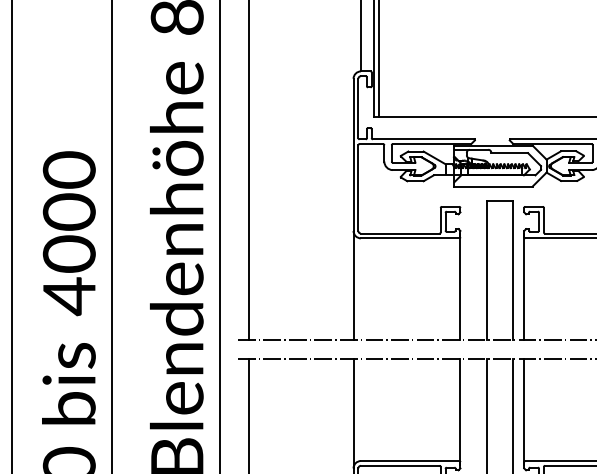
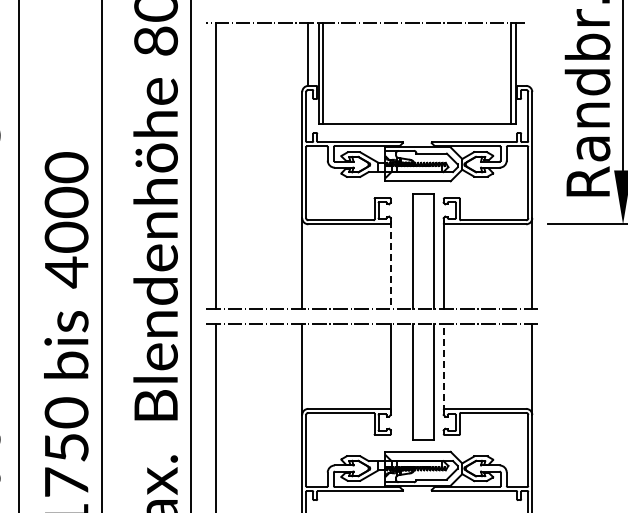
line: (460, 288) -> (390, 265), solid -> dashed
line: (523, 411) -> (443, 367), solid -> dashed

